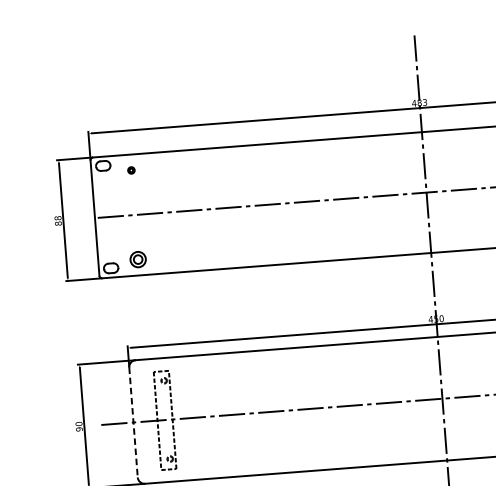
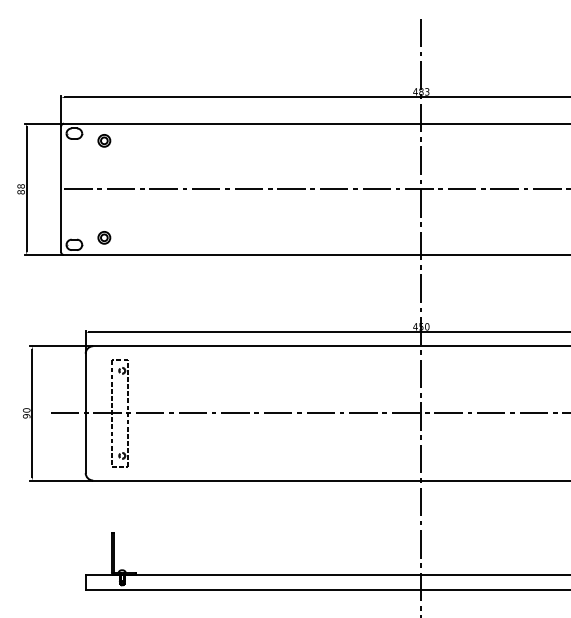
part: (131, 170) -> (104, 140), size x1.67
part: (138, 259) -> (104, 237), size x0.71
line: (133, 422) -> (85, 413), dashed -> solid

